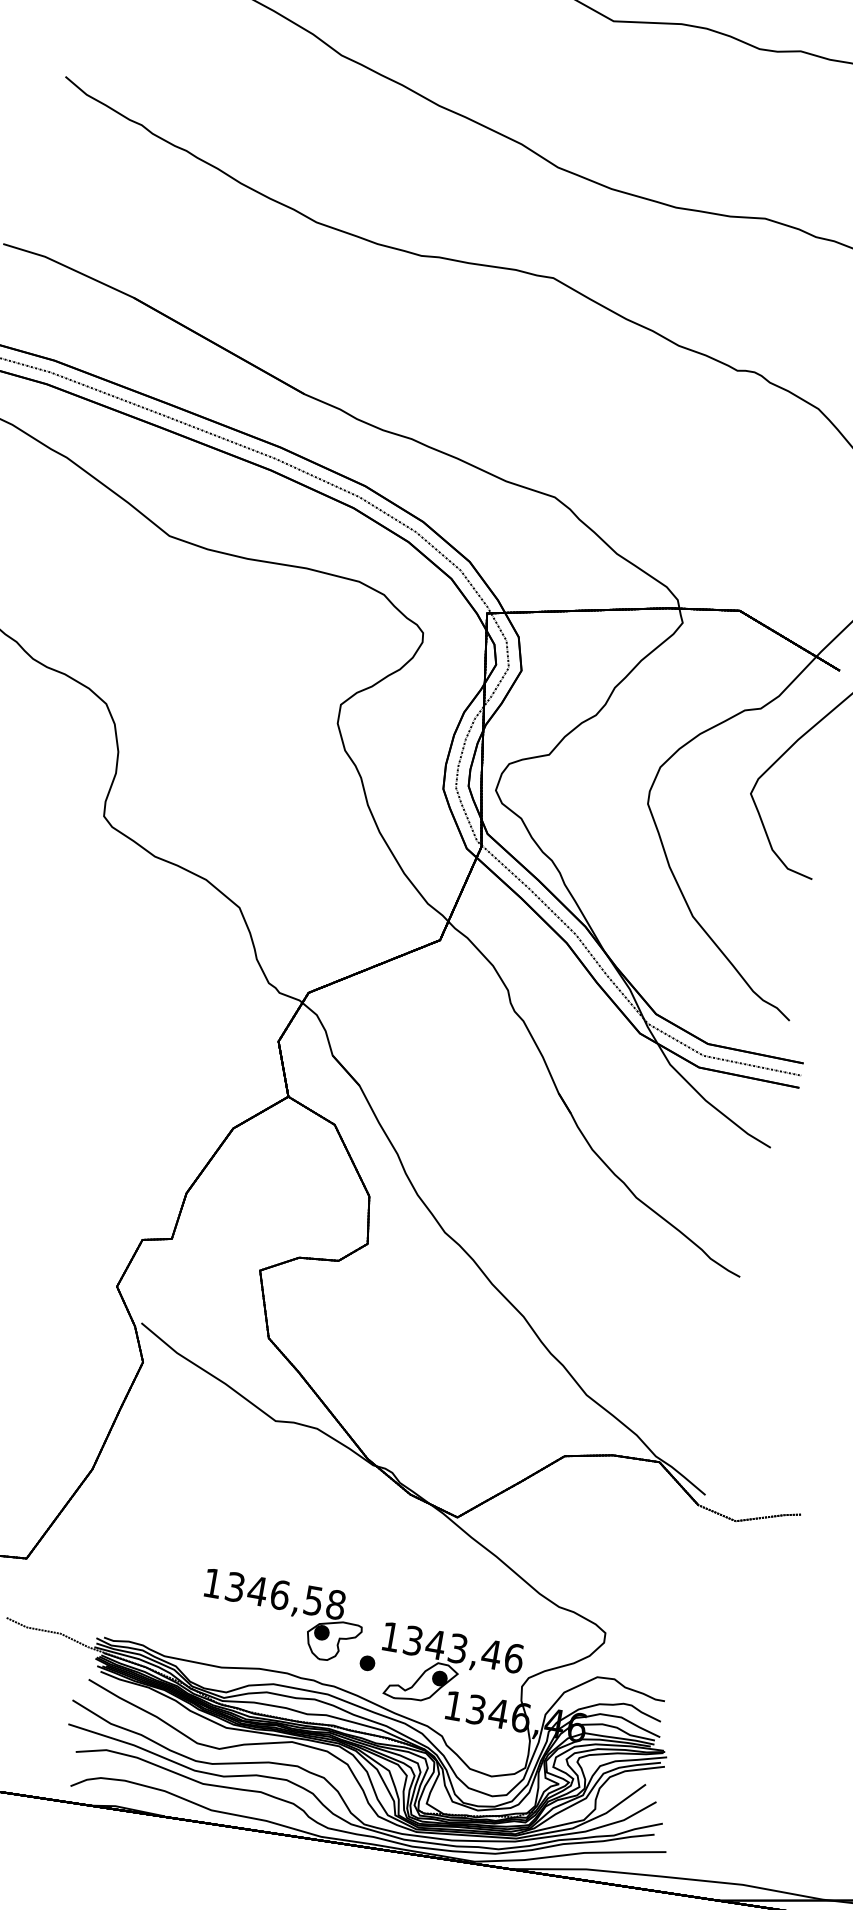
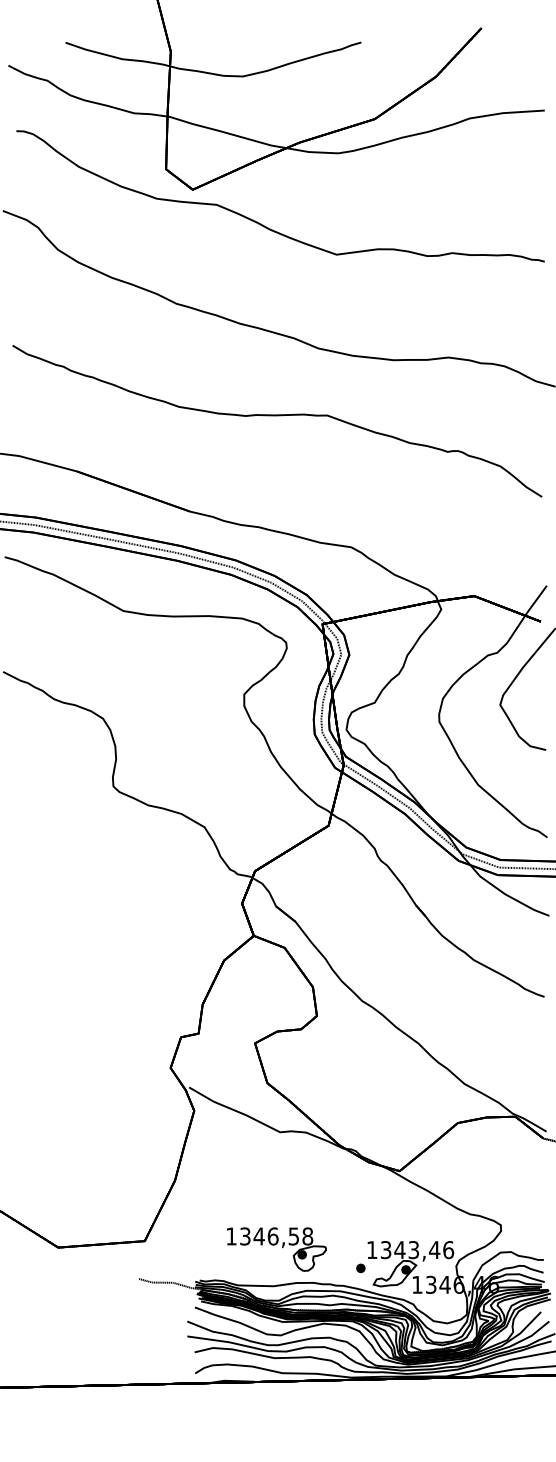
part: (281, 1616) -> (276, 1249), moved

